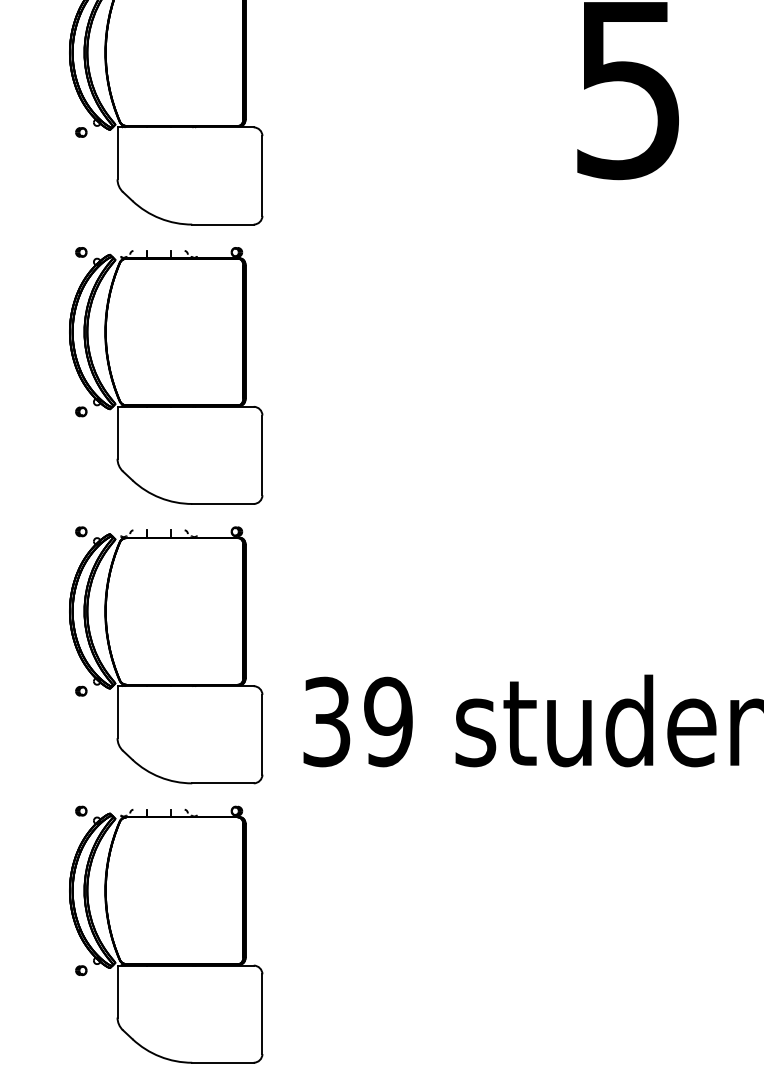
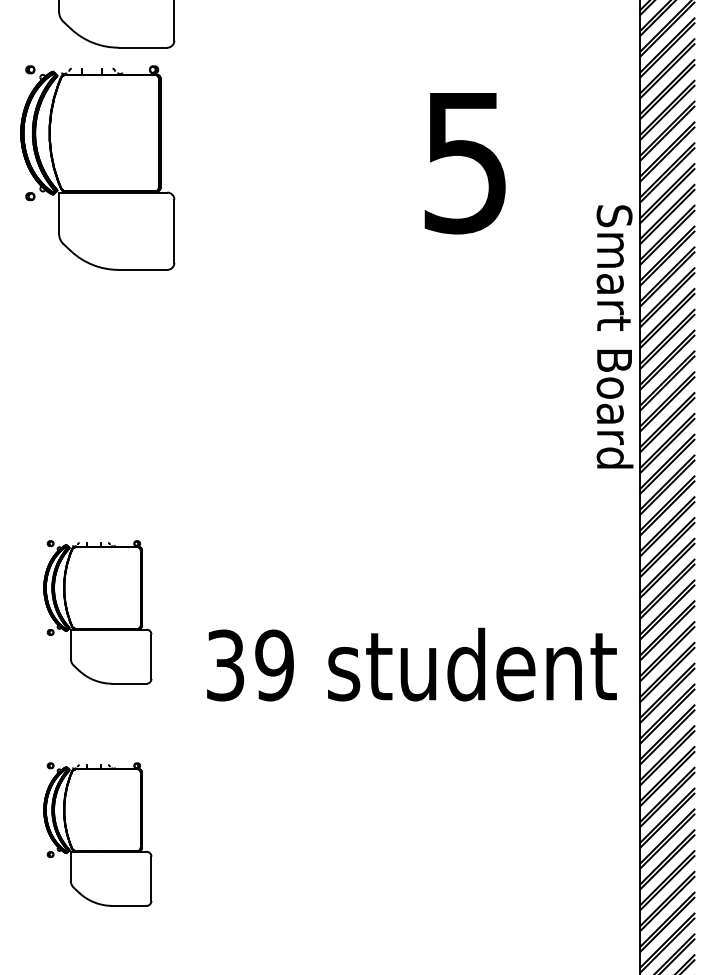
part: (165, 374) -> (97, 389), removed
part: (165, 655) -> (97, 612), size x0.7
part: (165, 934) -> (97, 834), size x0.7

